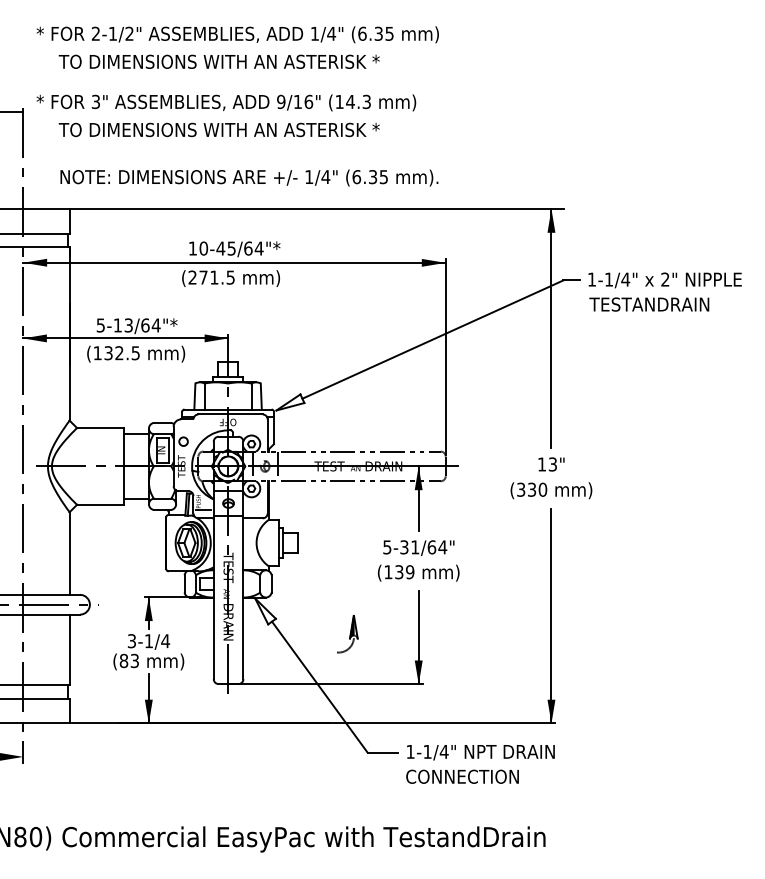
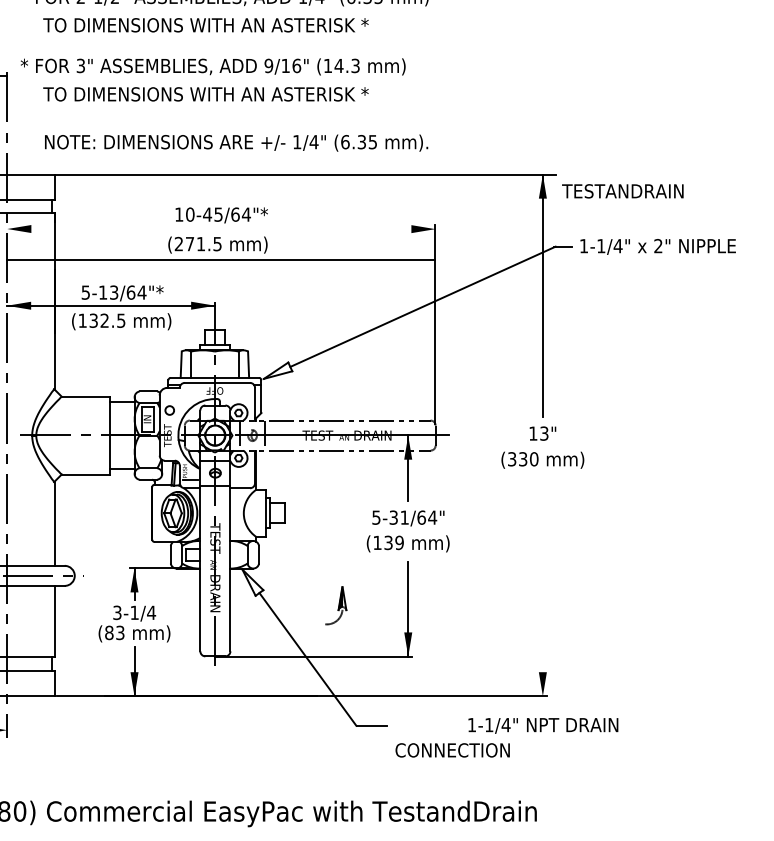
line: (234, 262) -> (221, 259), moved
text: (649, 304) -> (623, 191), moved
line: (551, 615) -> (542, 586), removed
text: (480, 752) -> (542, 725), moved

